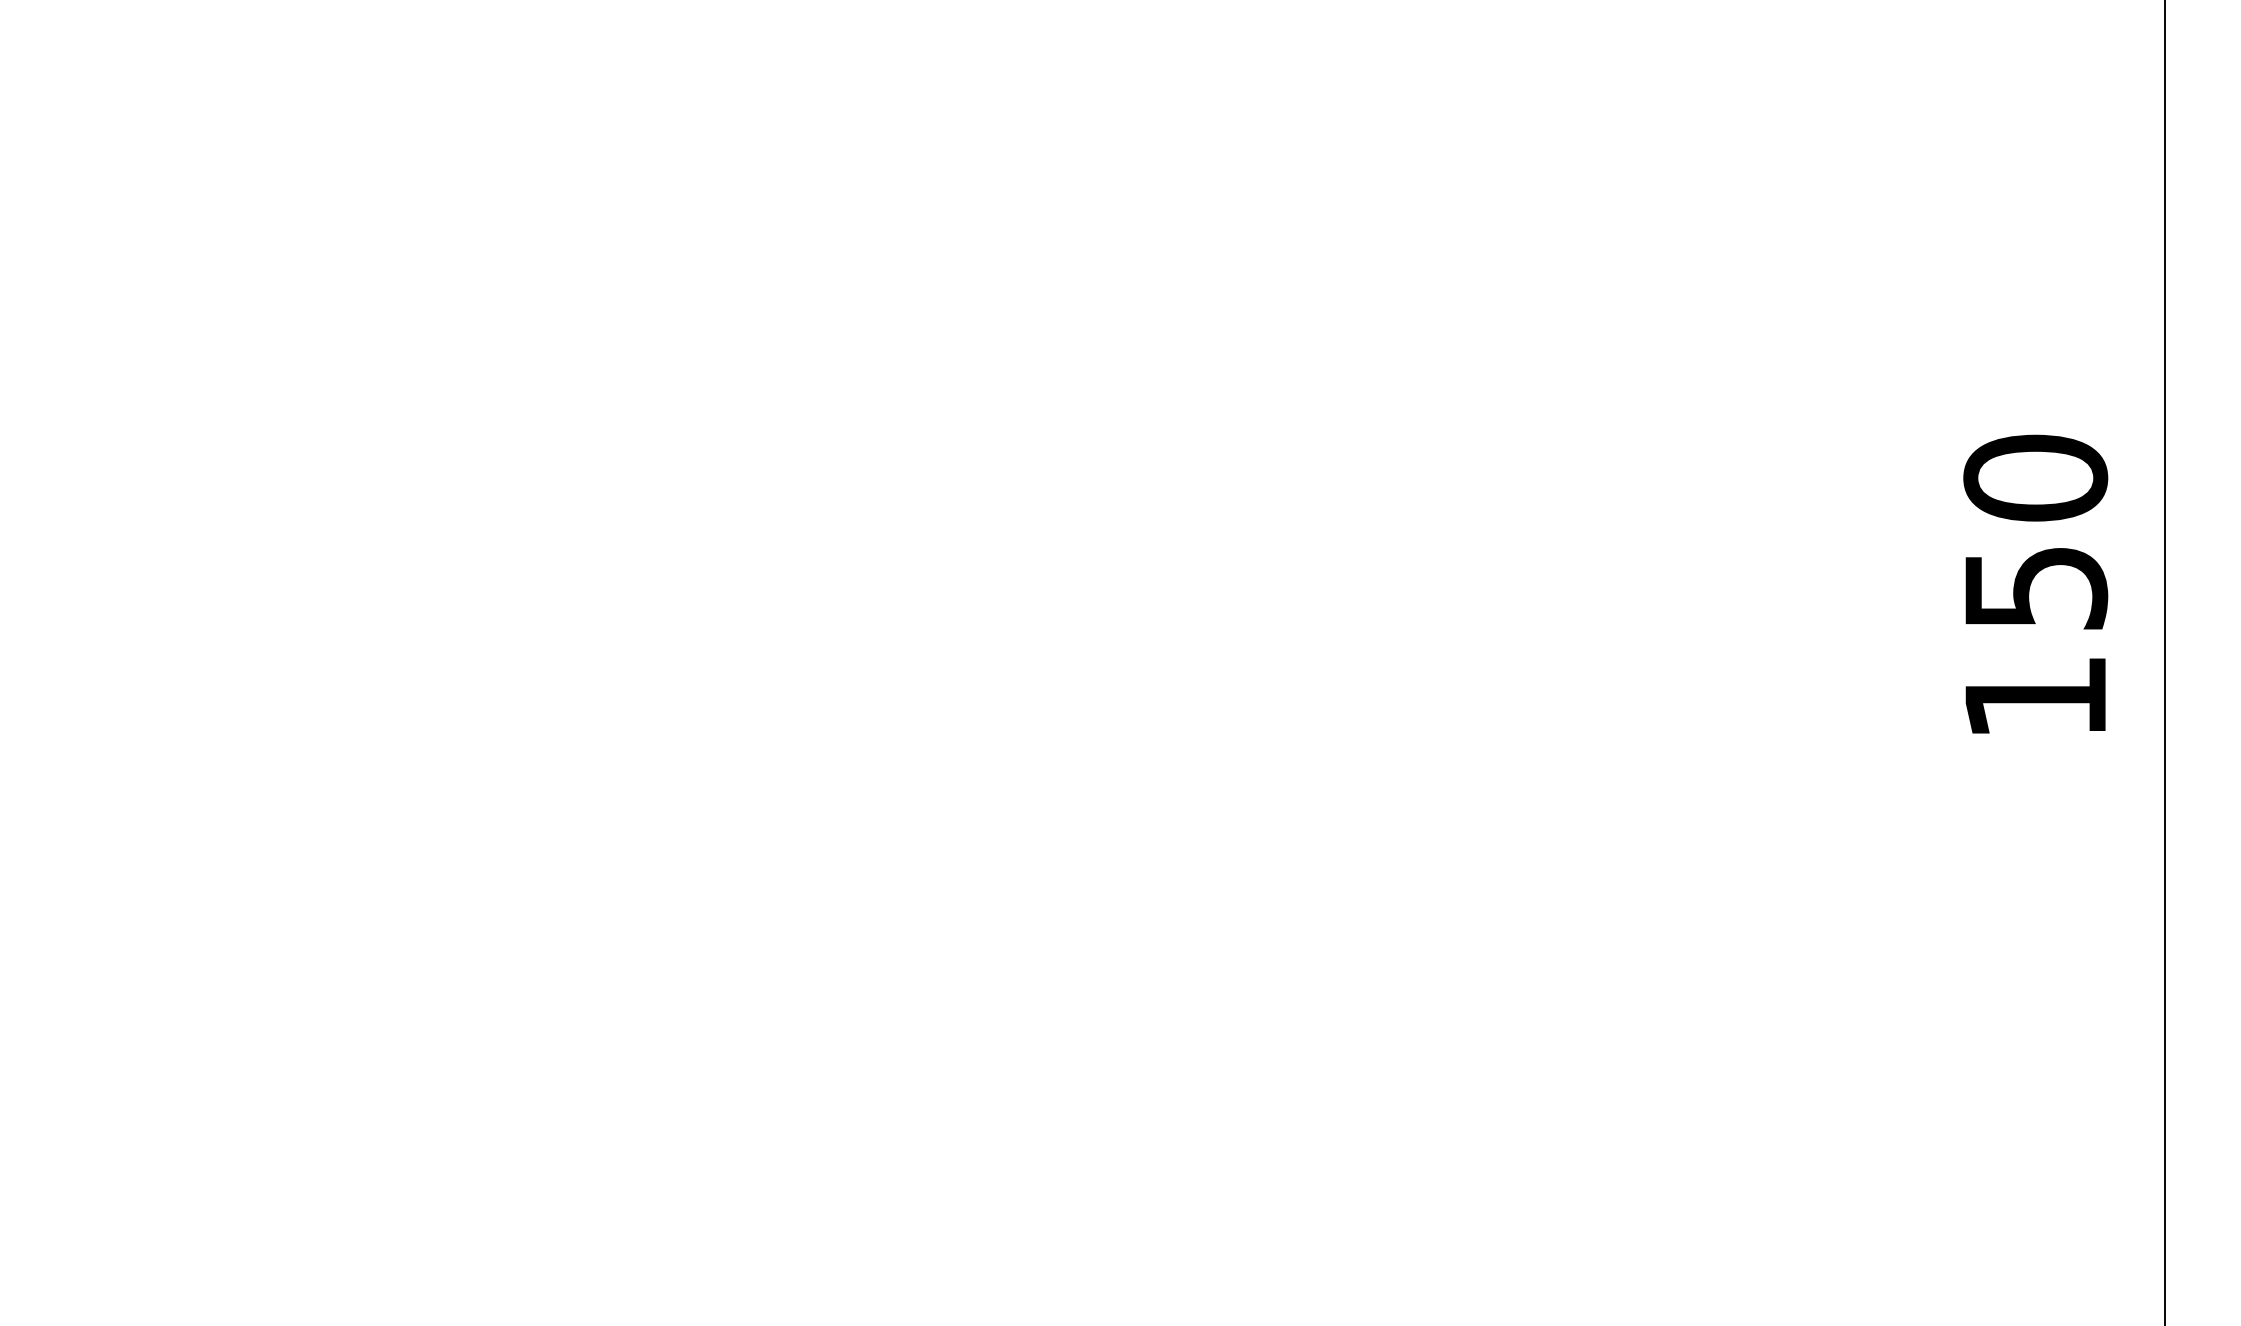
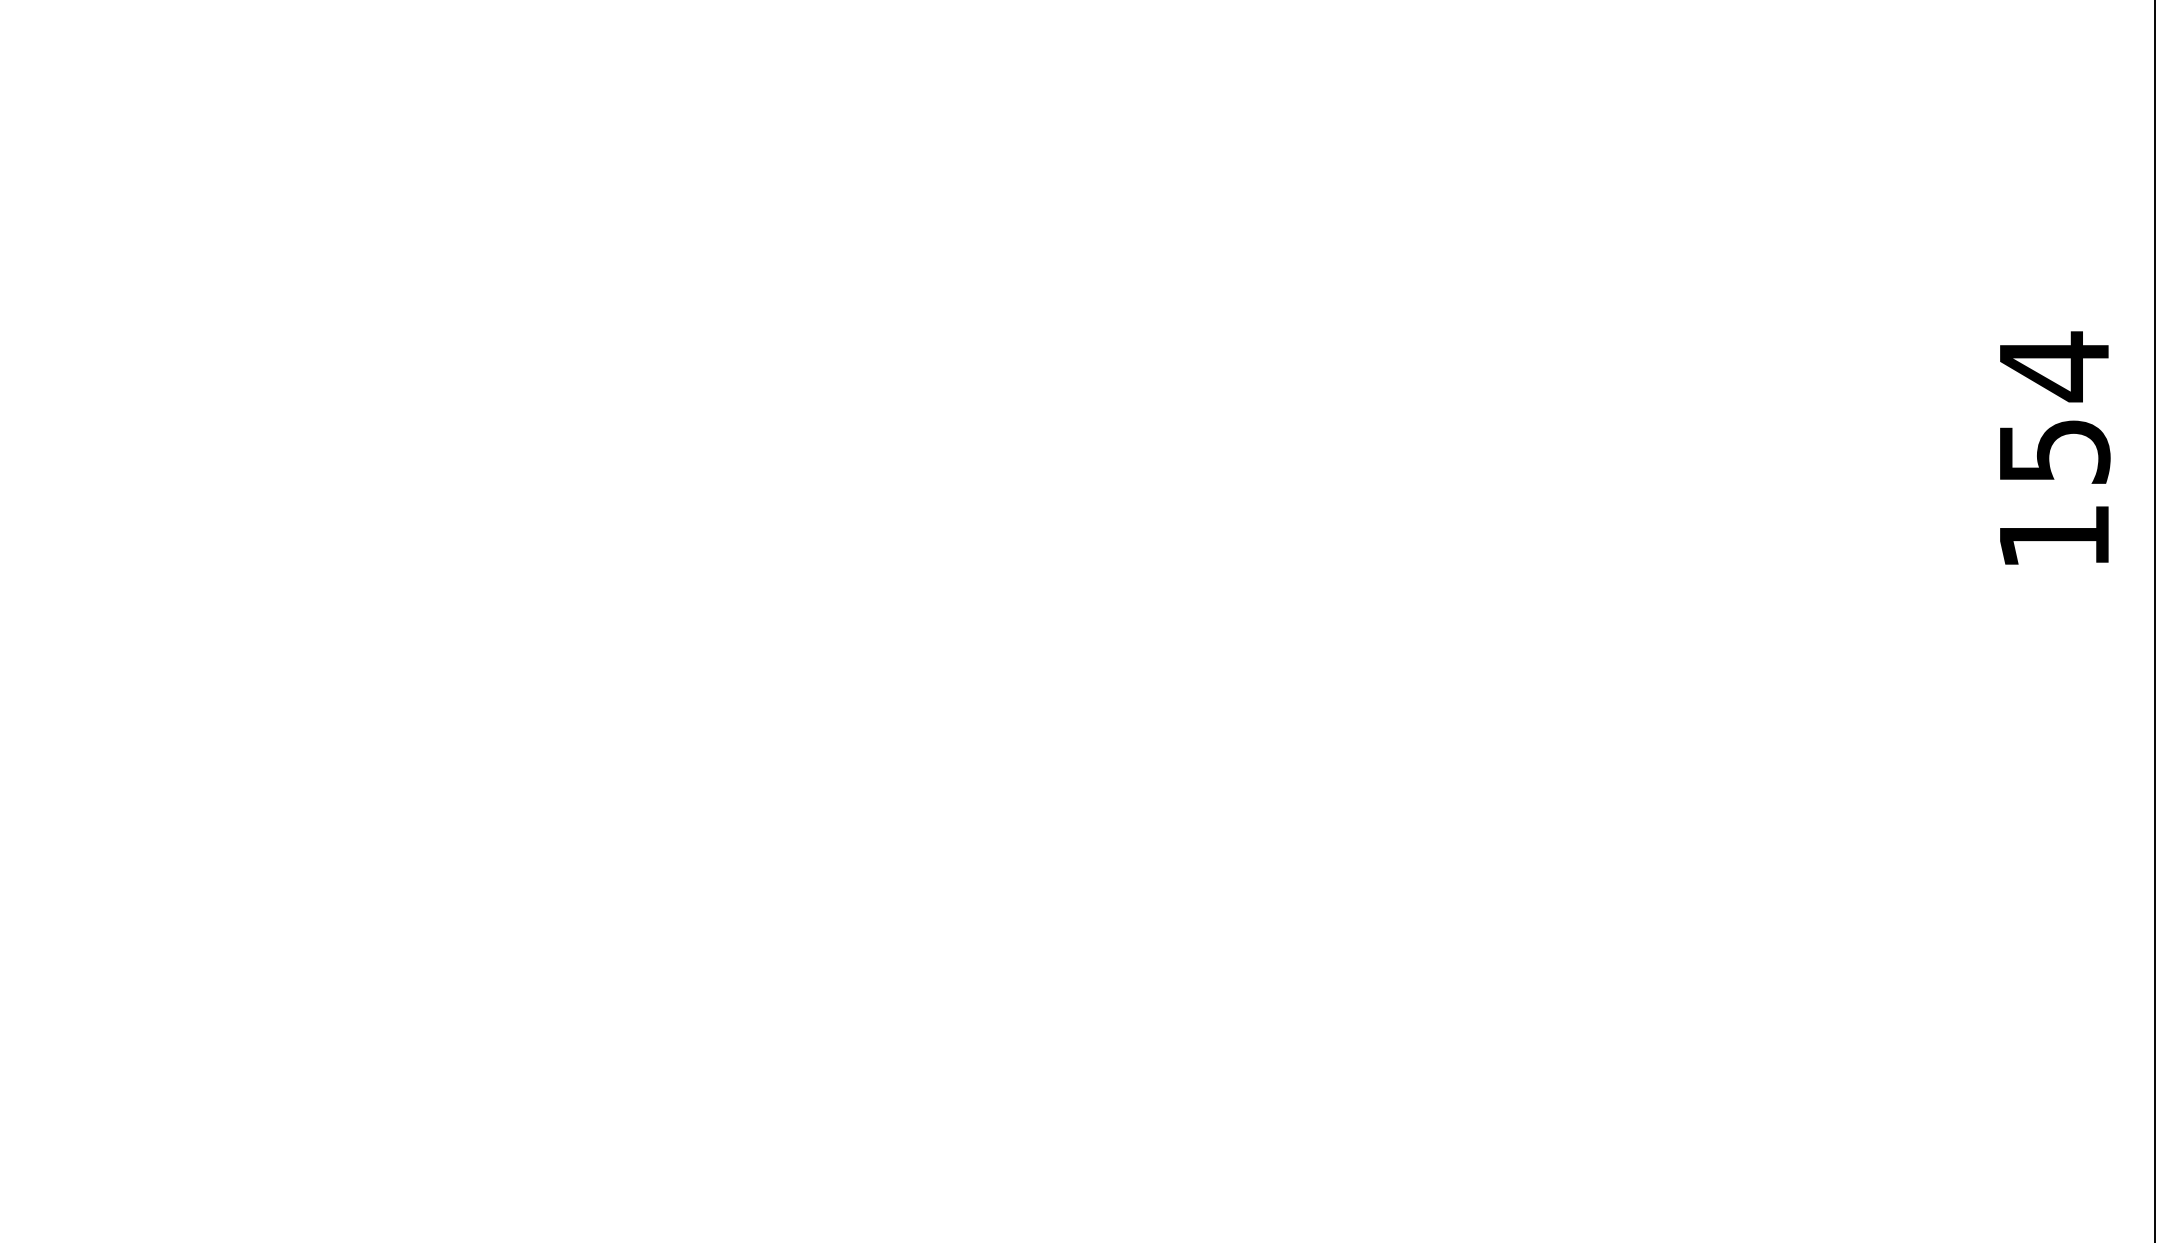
text: (2035, 478) -> (2054, 366), 150 -> 154

